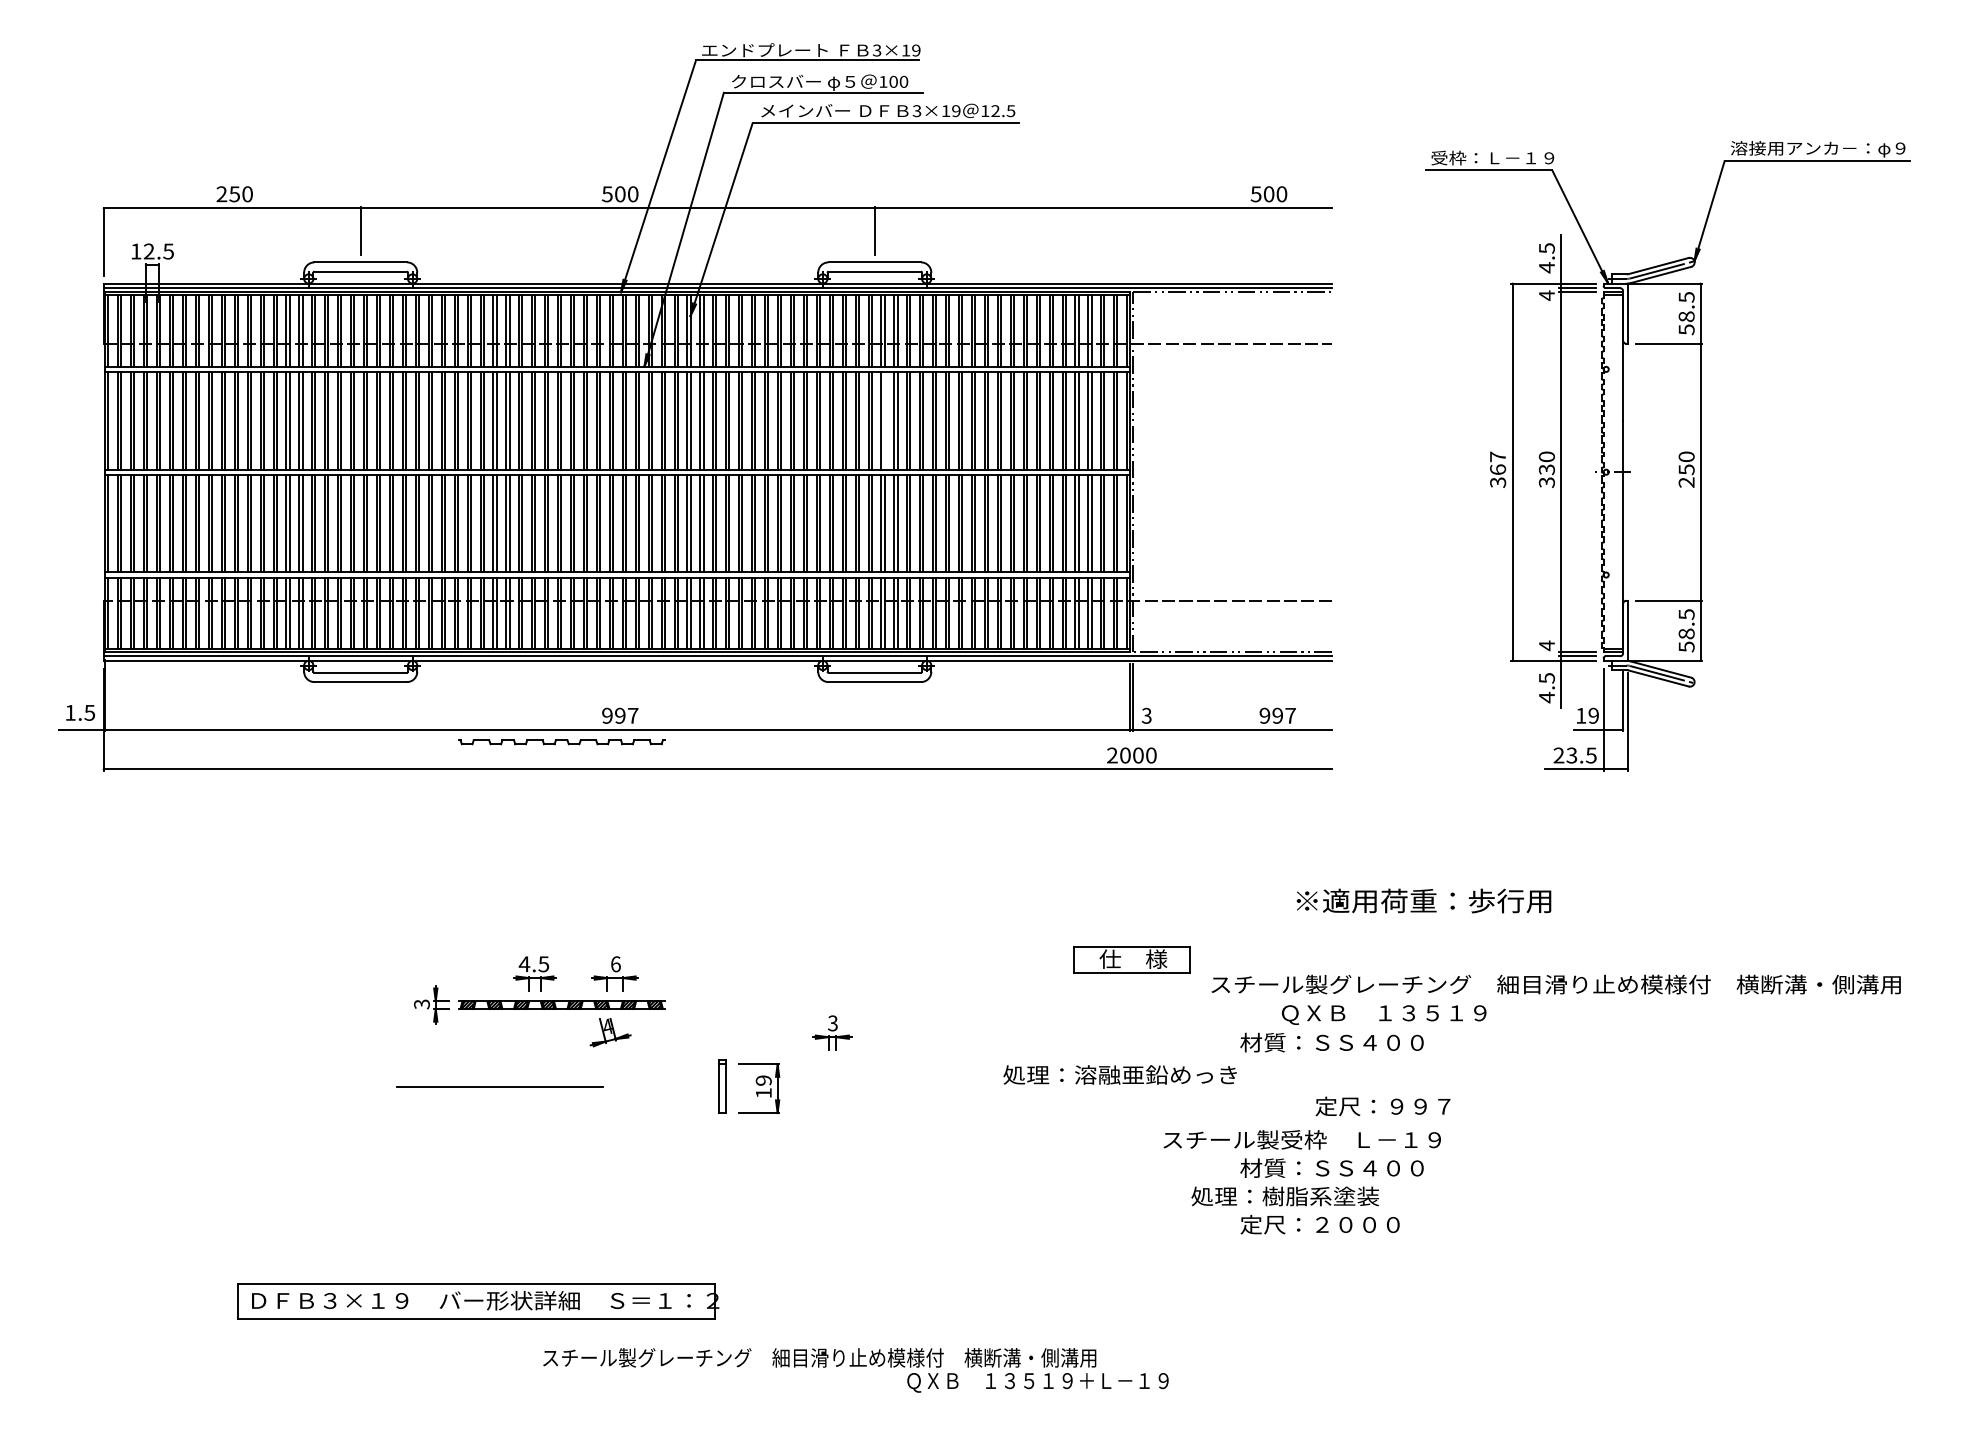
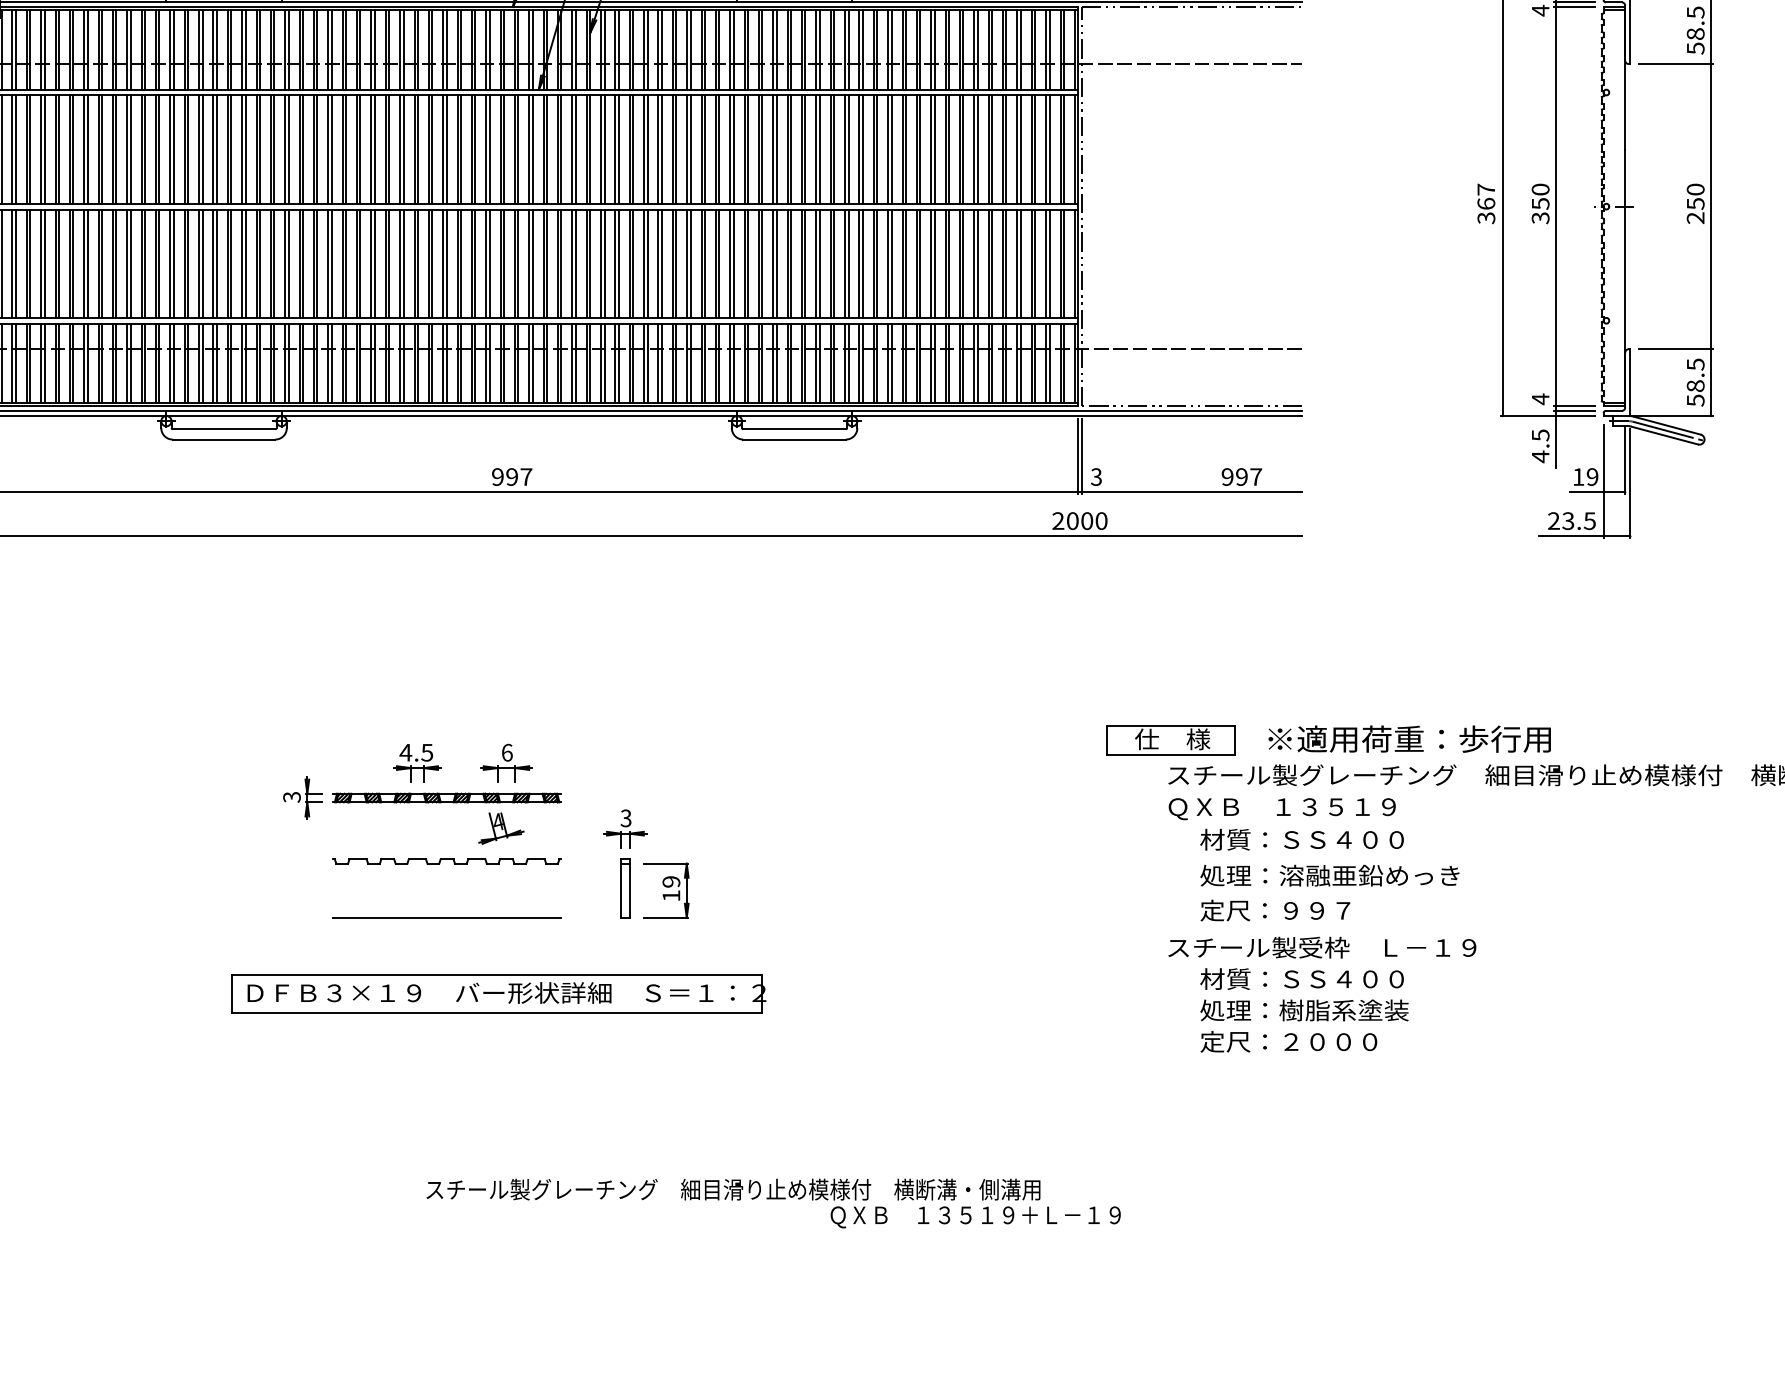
line: (884, 420) -> (805, 149), added
text: (1546, 469) -> (1540, 203), 330 -> 350
part: (561, 742) -> (446, 861), moved
text: (1423, 900) -> (1409, 738), moved
part: (1131, 959) -> (1170, 739), moved
text: (1384, 1014) -> (1282, 808), moved
part: (832, 1032) -> (625, 828), moved
text: (1119, 1074) -> (1329, 875), moved
line: (499, 1086) -> (446, 917), moved
text: (1382, 1106) -> (1274, 910), moved
text: (1301, 1139) -> (1321, 947), moved
text: (1284, 1196) -> (1303, 1010), moved
part: (478, 1301) -> (499, 993), moved

